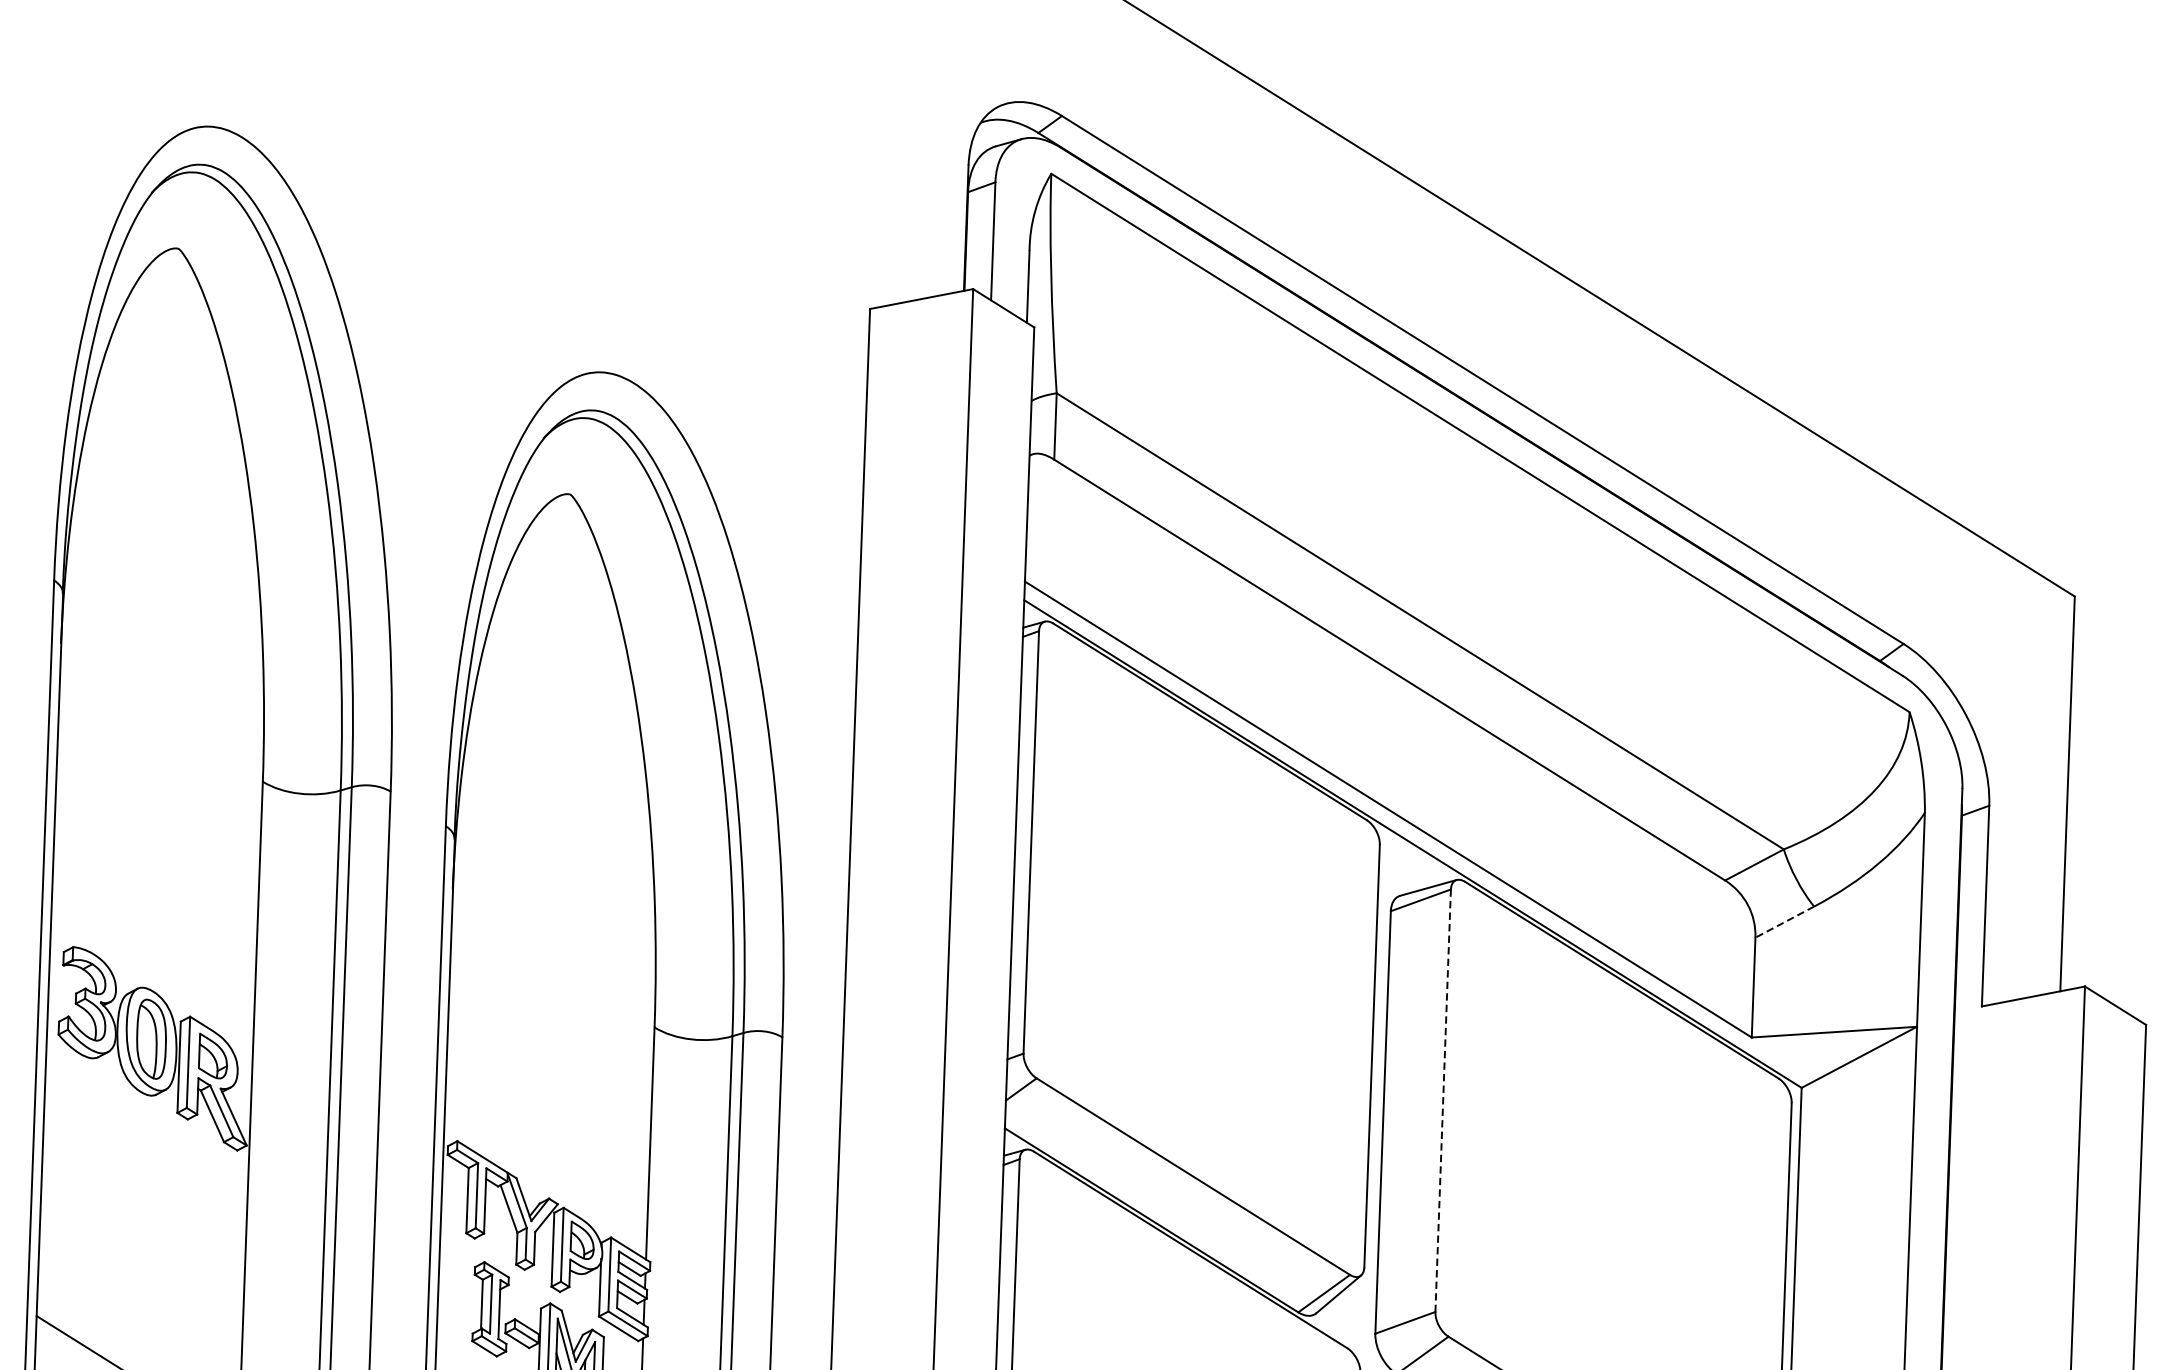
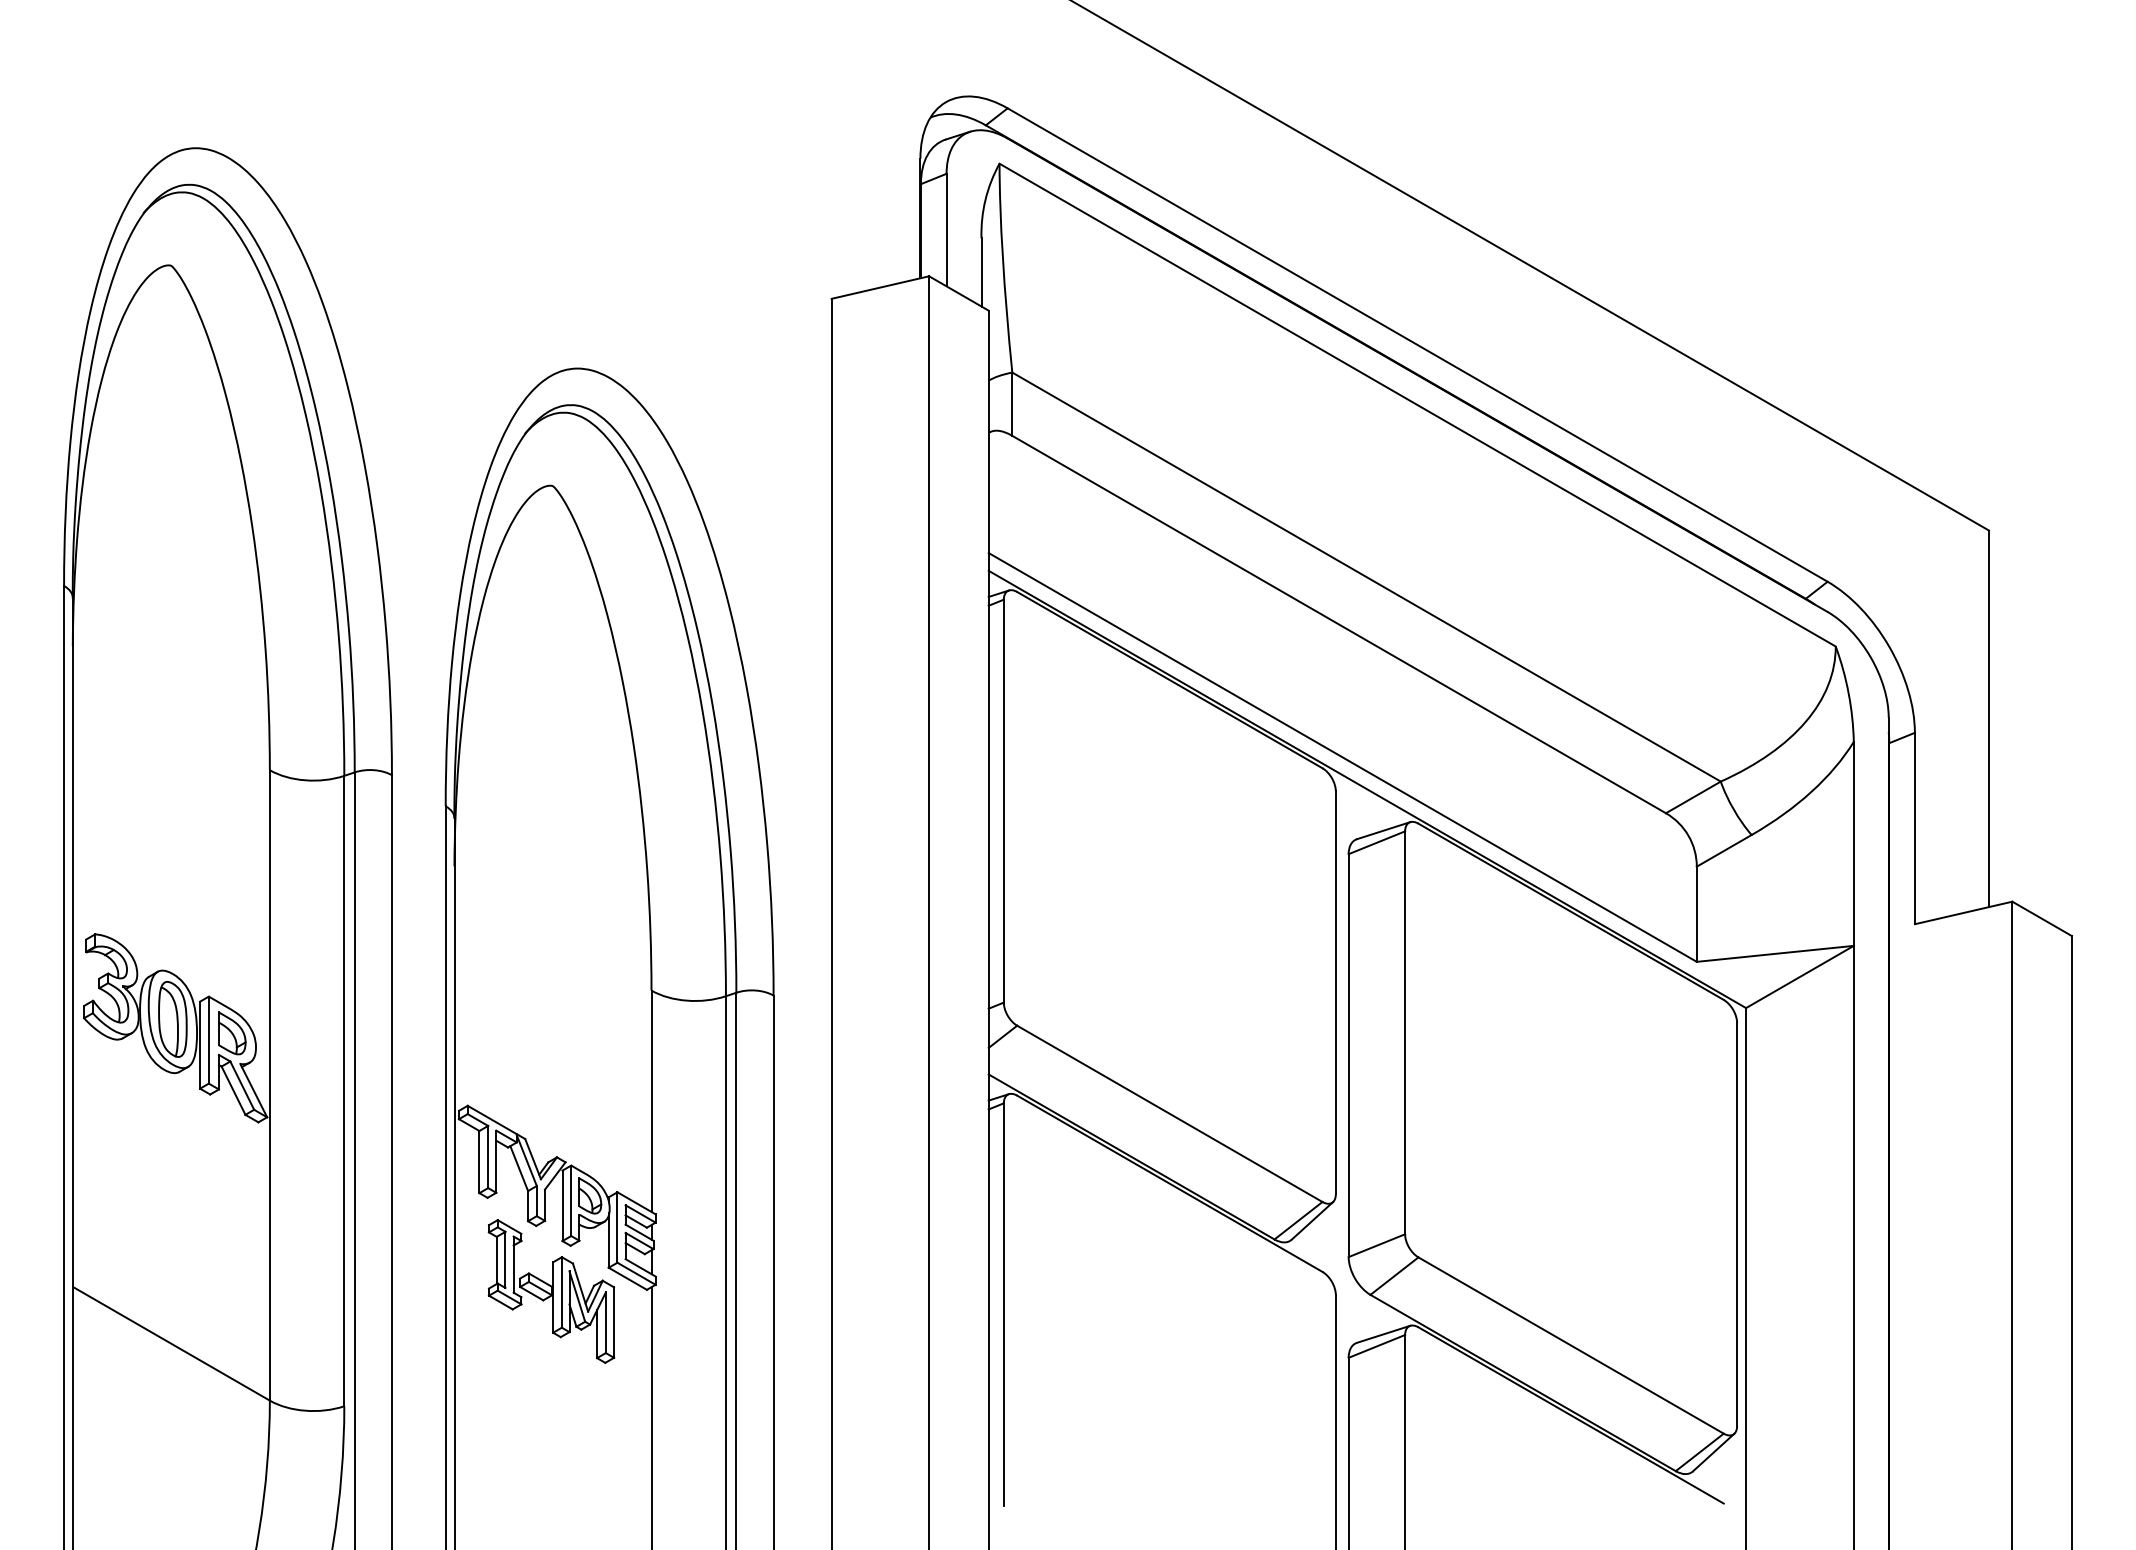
line: (1785, 921) -> (1724, 850), dashed -> solid
line: (1443, 1101) -> (1405, 1033), dashed -> solid

